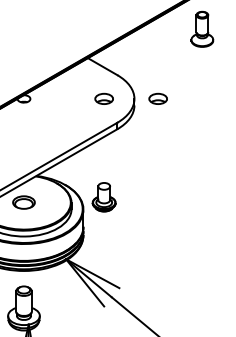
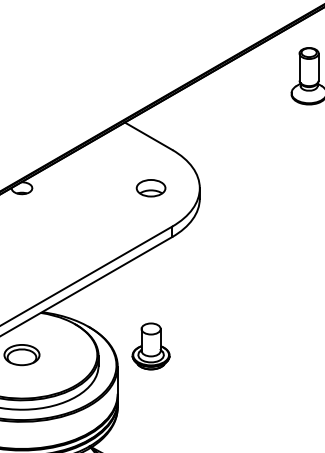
part: (157, 98) -> (236, 187), removed

